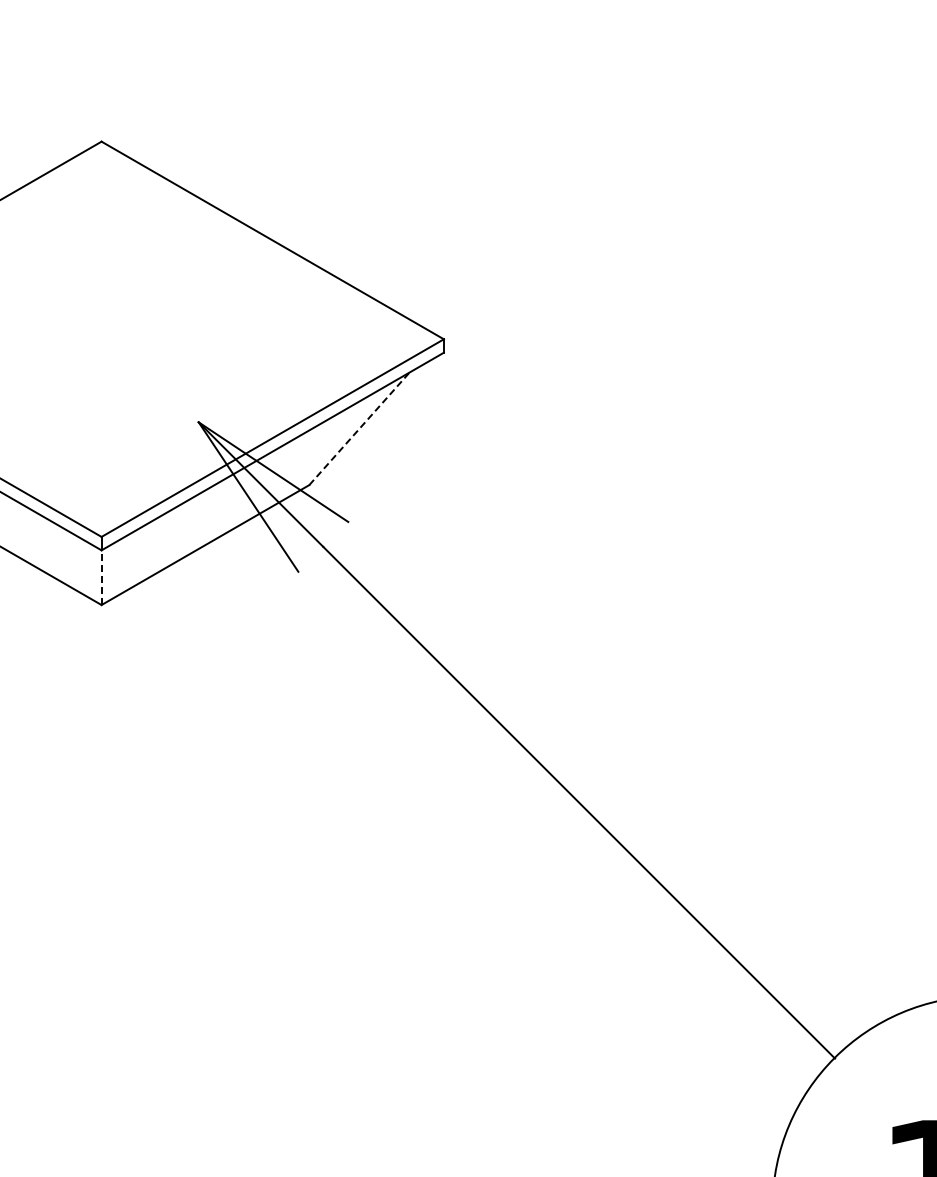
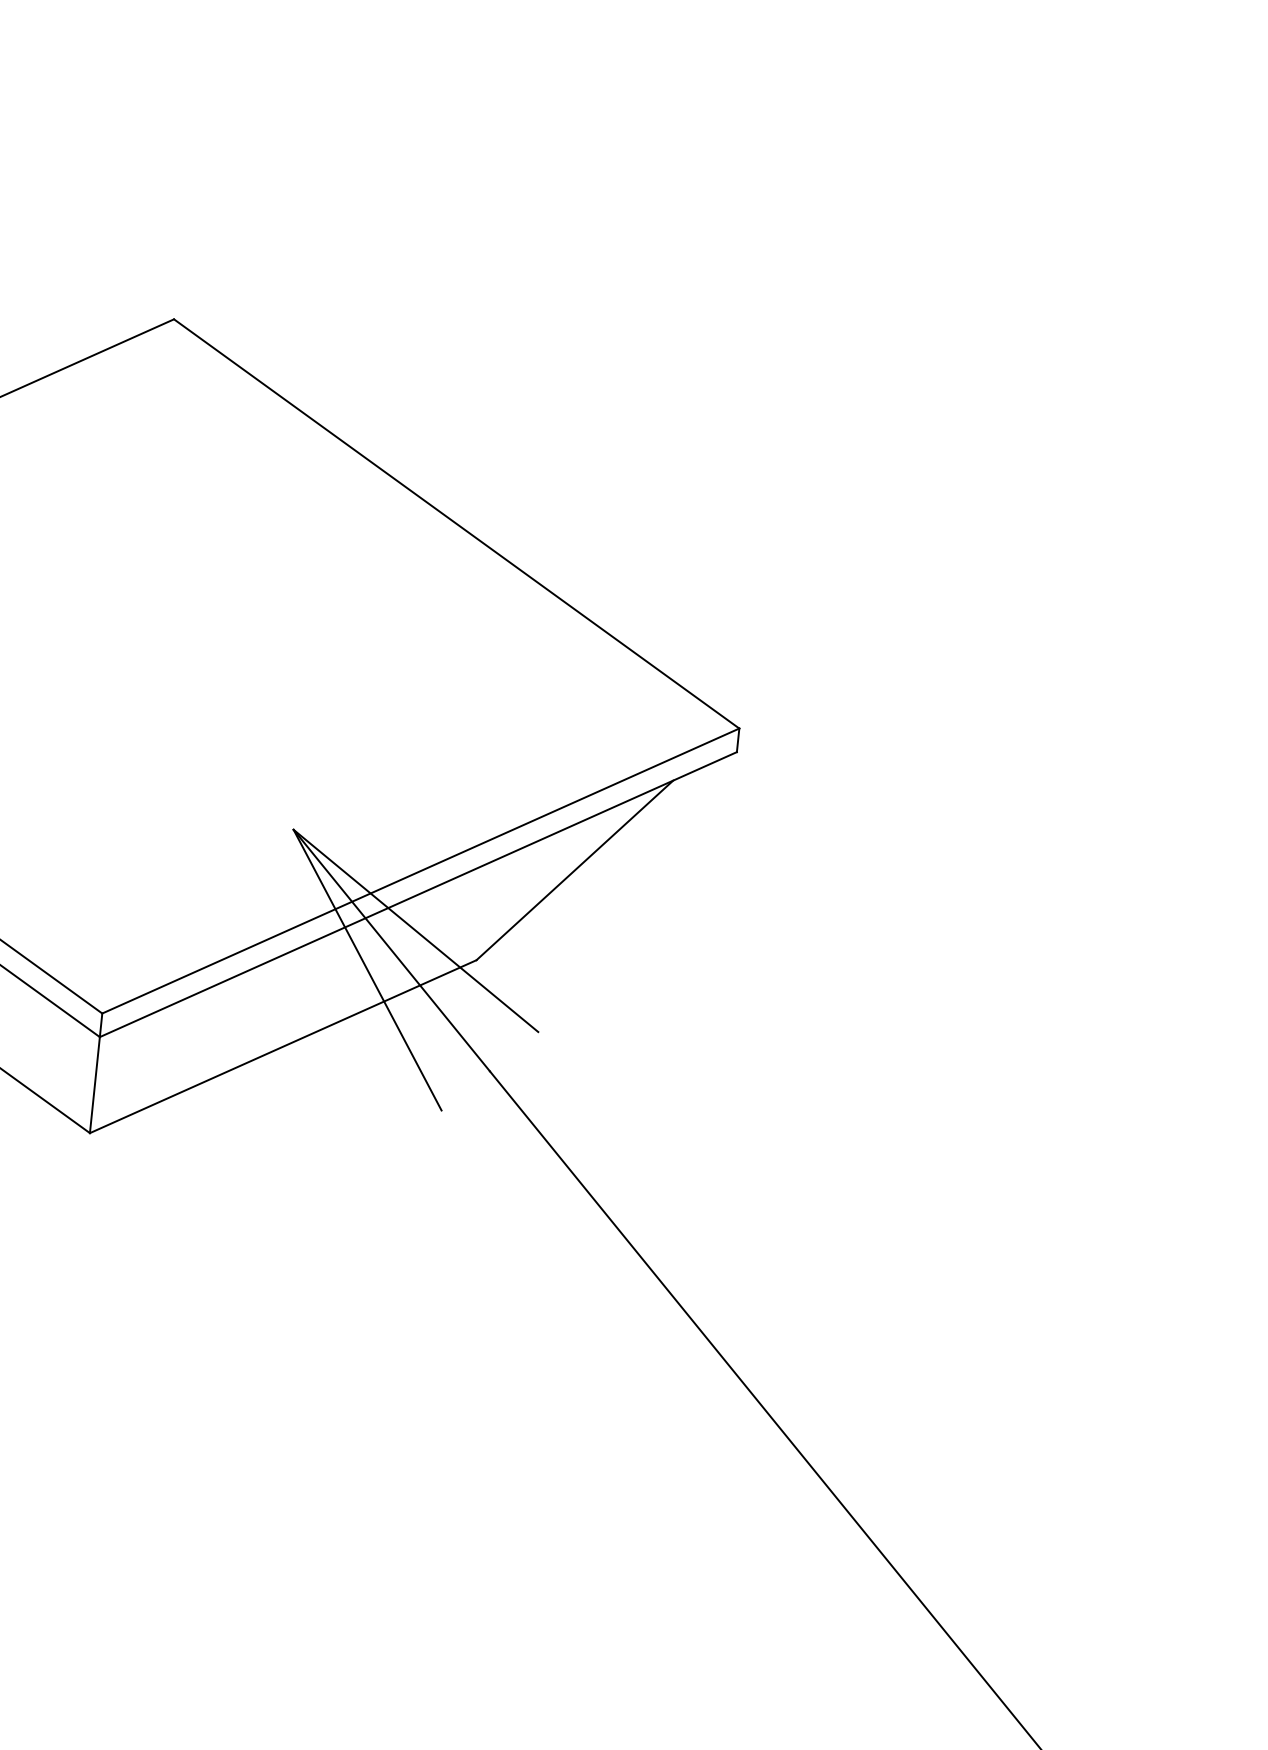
line: (359, 428) -> (574, 869), dashed -> solid
line: (101, 577) -> (94, 1084), dashed -> solid

